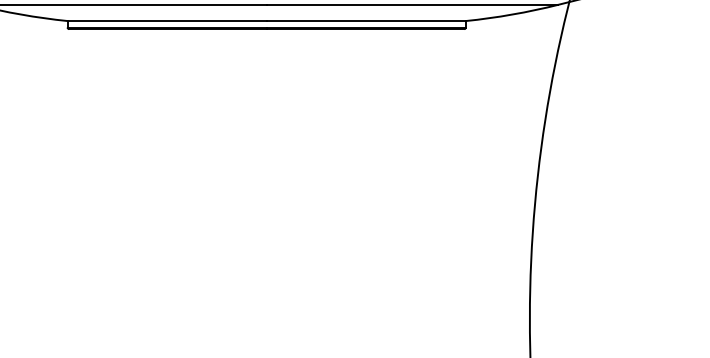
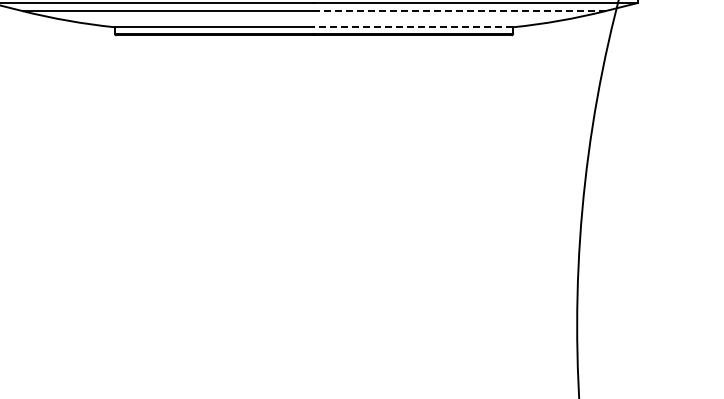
line: (412, 5) -> (459, 11), solid -> dashed
line: (366, 21) -> (413, 27), solid -> dashed

